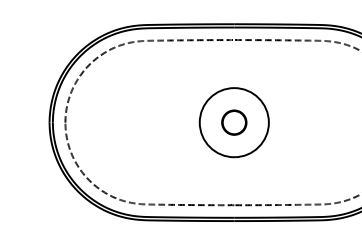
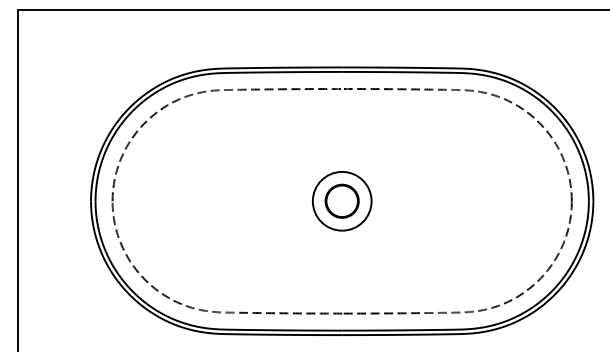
circle: (233, 122) -> (341, 200), size x0.62

